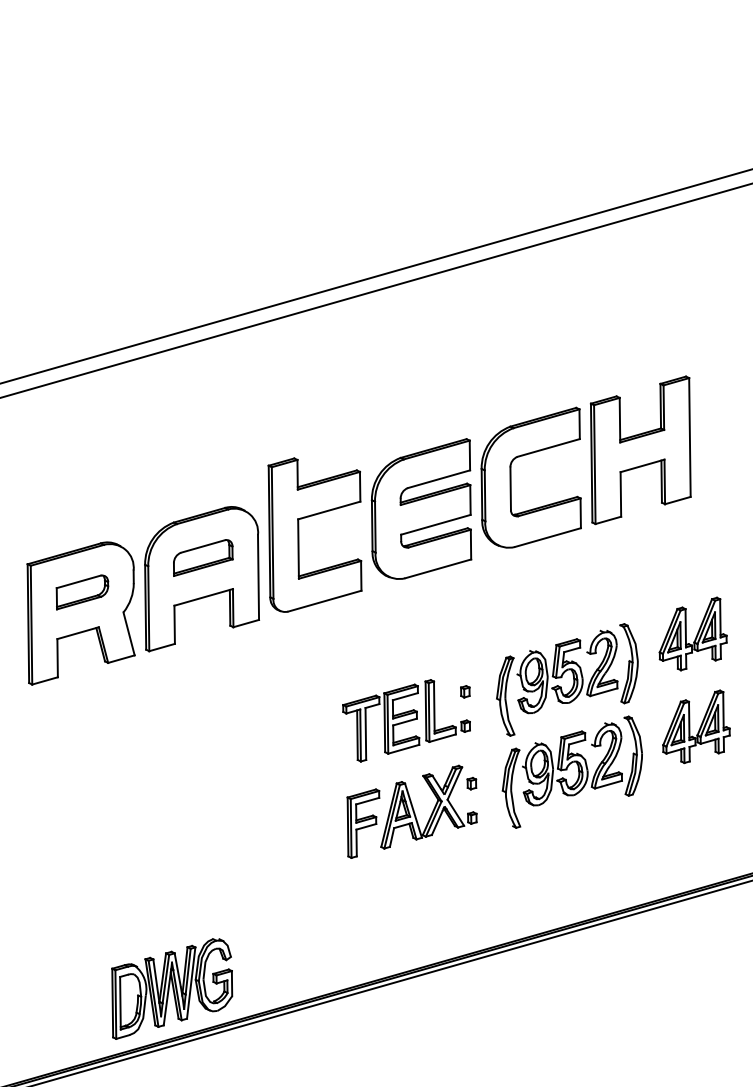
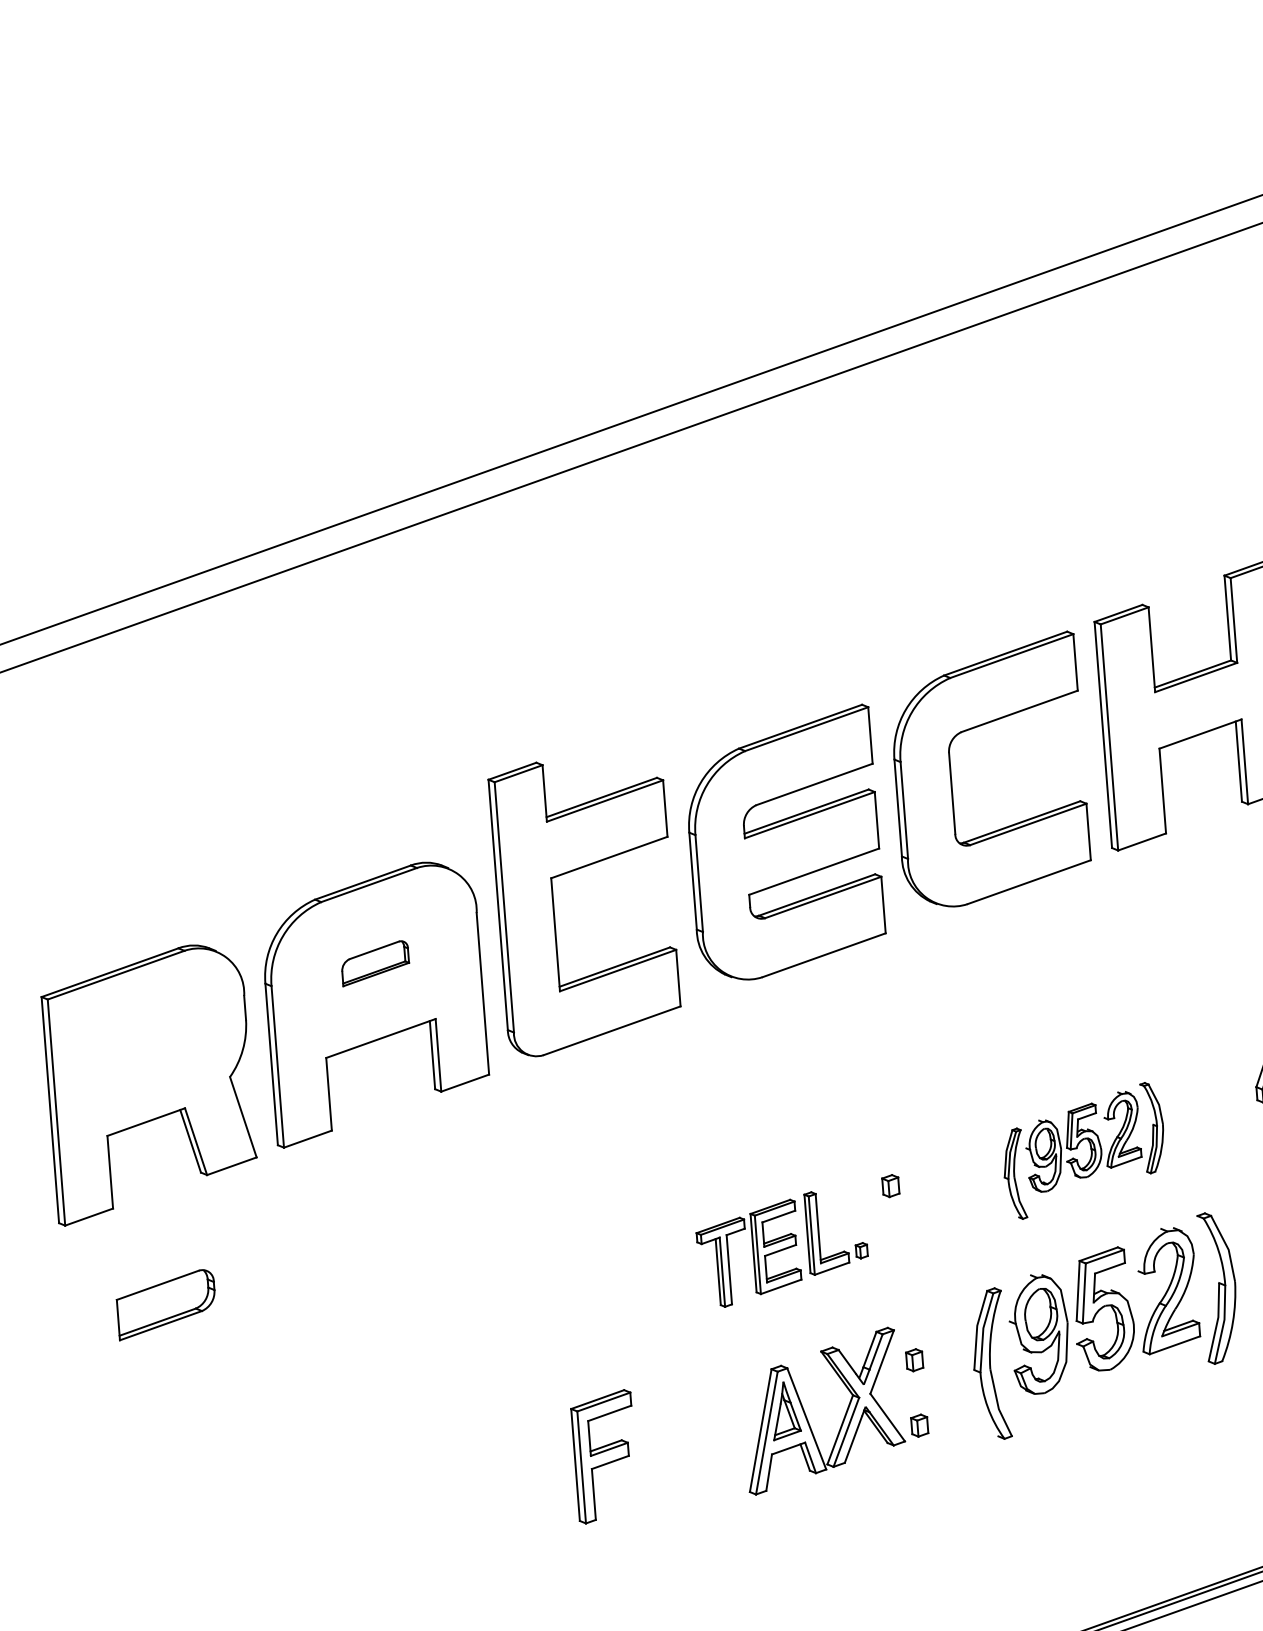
part: (203, 557) -> (375, 962), size x0.6
part: (82, 592) -> (166, 1305), moved
part: (567, 679) -> (1083, 1150), size x0.6
part: (406, 720) -> (782, 1247), size x0.7
part: (363, 823) -> (604, 1456), moved

